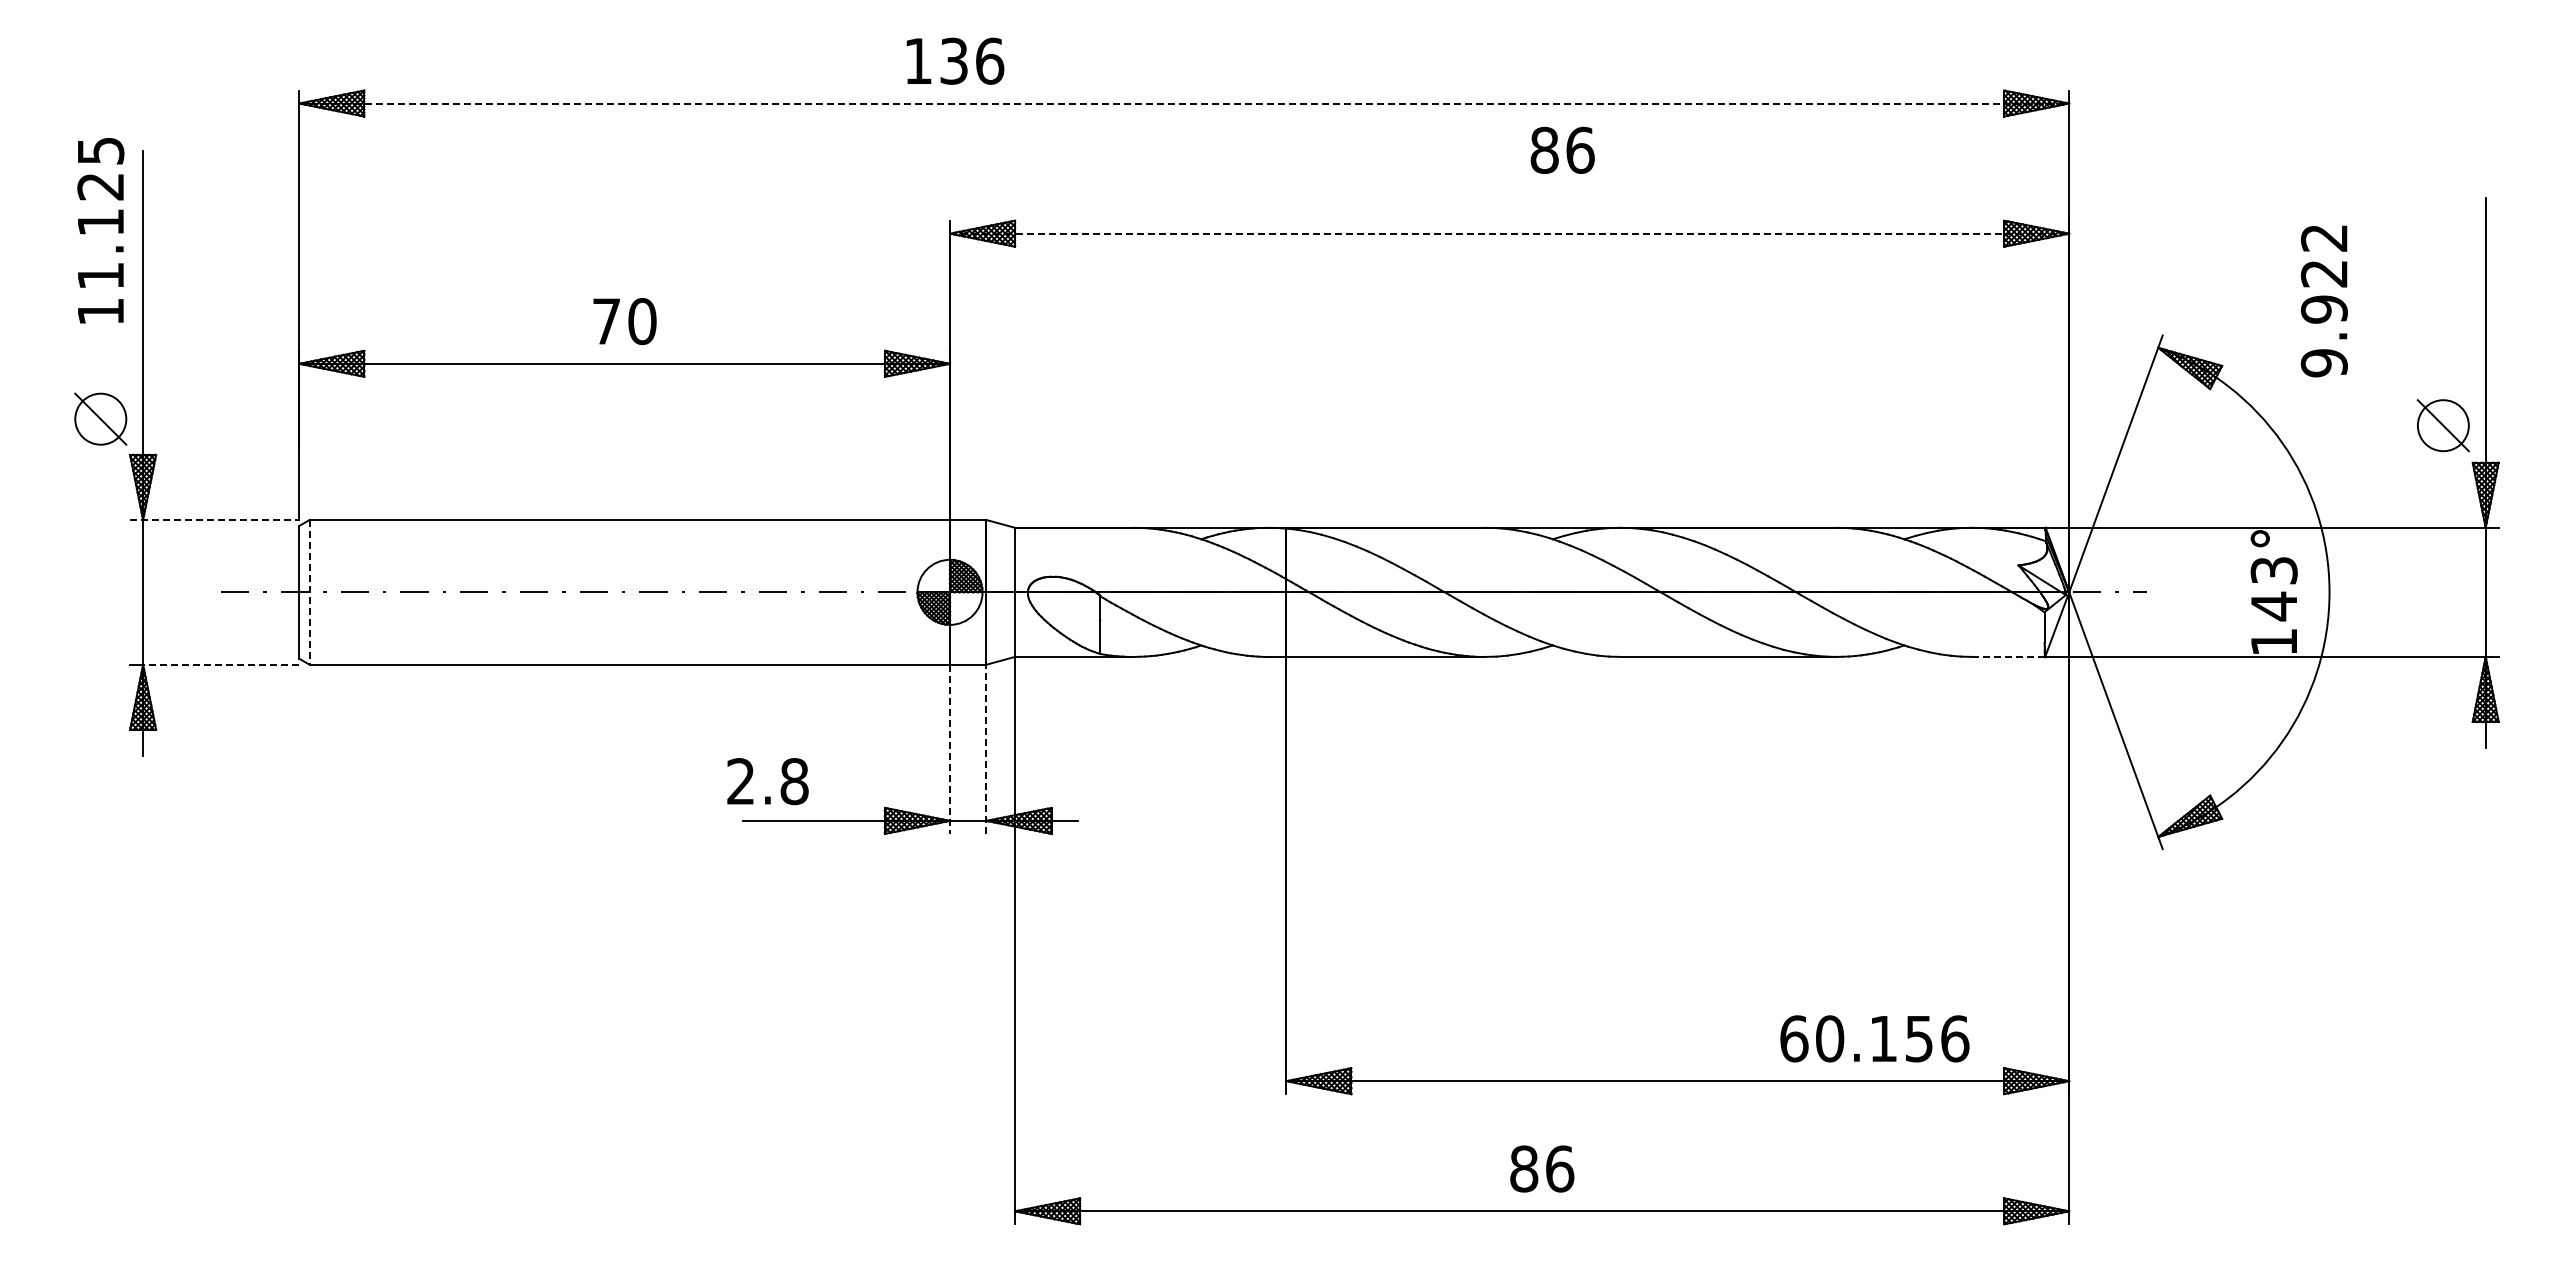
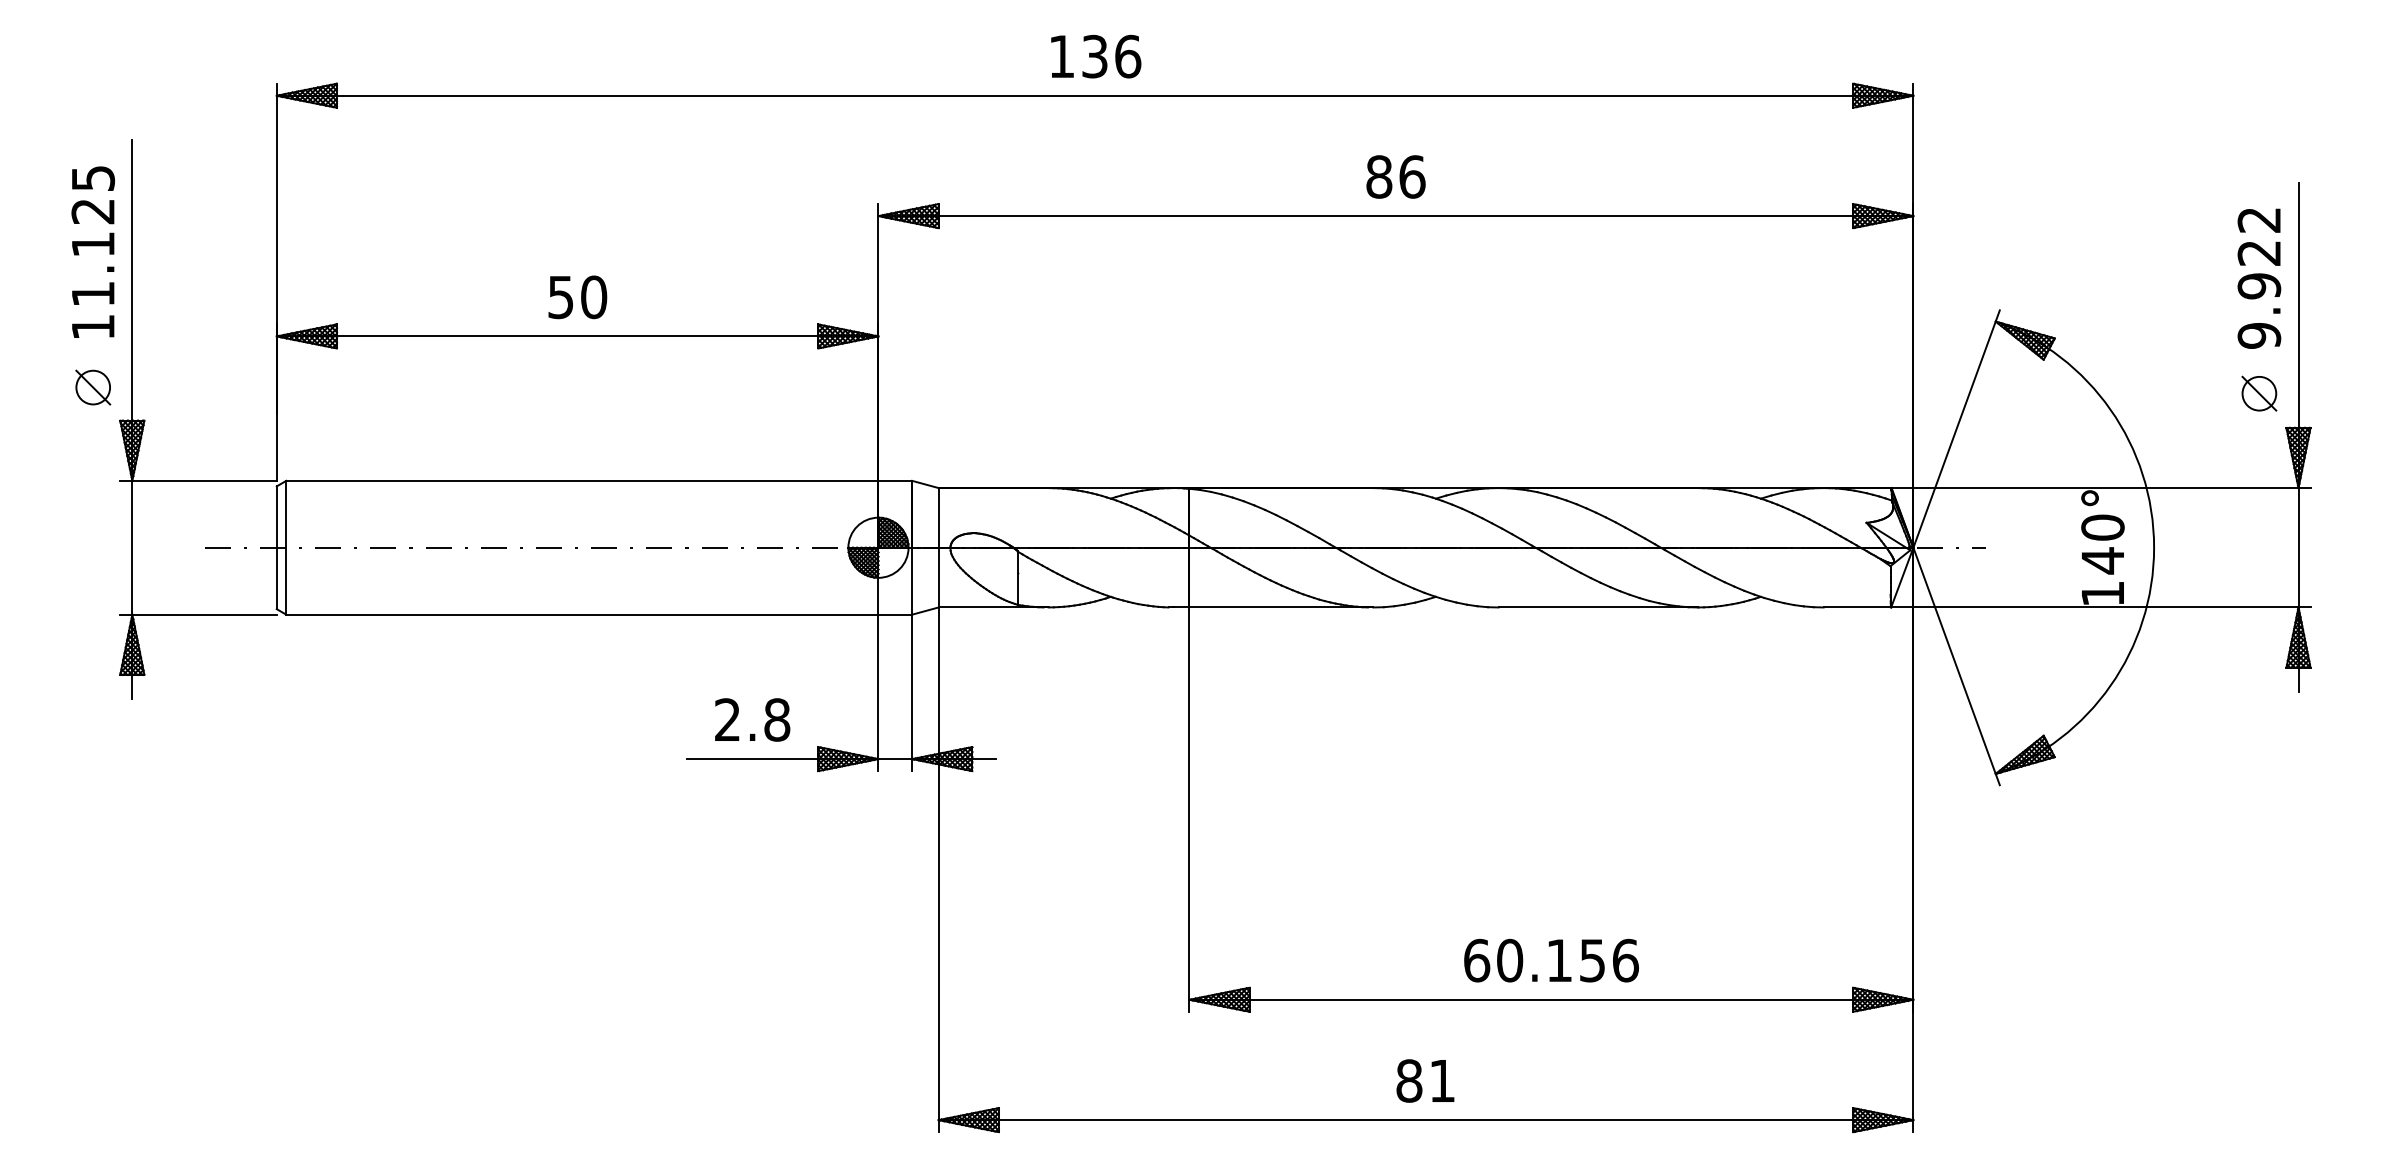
text: (955, 60) -> (1096, 55), moved
line: (1184, 103) -> (1095, 95), dashed -> solid
text: (1562, 149) -> (1395, 176), moved
text: (100, 230) -> (92, 251), moved
line: (1509, 233) -> (1395, 215), dashed -> solid
text: (2323, 301) -> (2258, 278), moved
text: (606, 321) -> (560, 297), 70 -> 50
part: (100, 418) -> (92, 387), size x0.71
part: (2443, 425) -> (2259, 393), size x0.71
line: (214, 520) -> (198, 481), dashed -> solid
text: (2273, 570) -> (2102, 527), 143° -> 140°
line: (309, 592) -> (286, 547), dashed -> solid
line: (2008, 656) -> (1857, 607), dashed -> solid
line: (220, 664) -> (203, 614), dashed -> solid
line: (950, 749) -> (878, 693), dashed -> solid
line: (986, 749) -> (912, 693), dashed -> solid
text: (767, 781) -> (752, 719), moved
text: (1874, 1038) -> (1551, 960), moved
text: (1560, 1168) -> (1442, 1080), 86 -> 81

